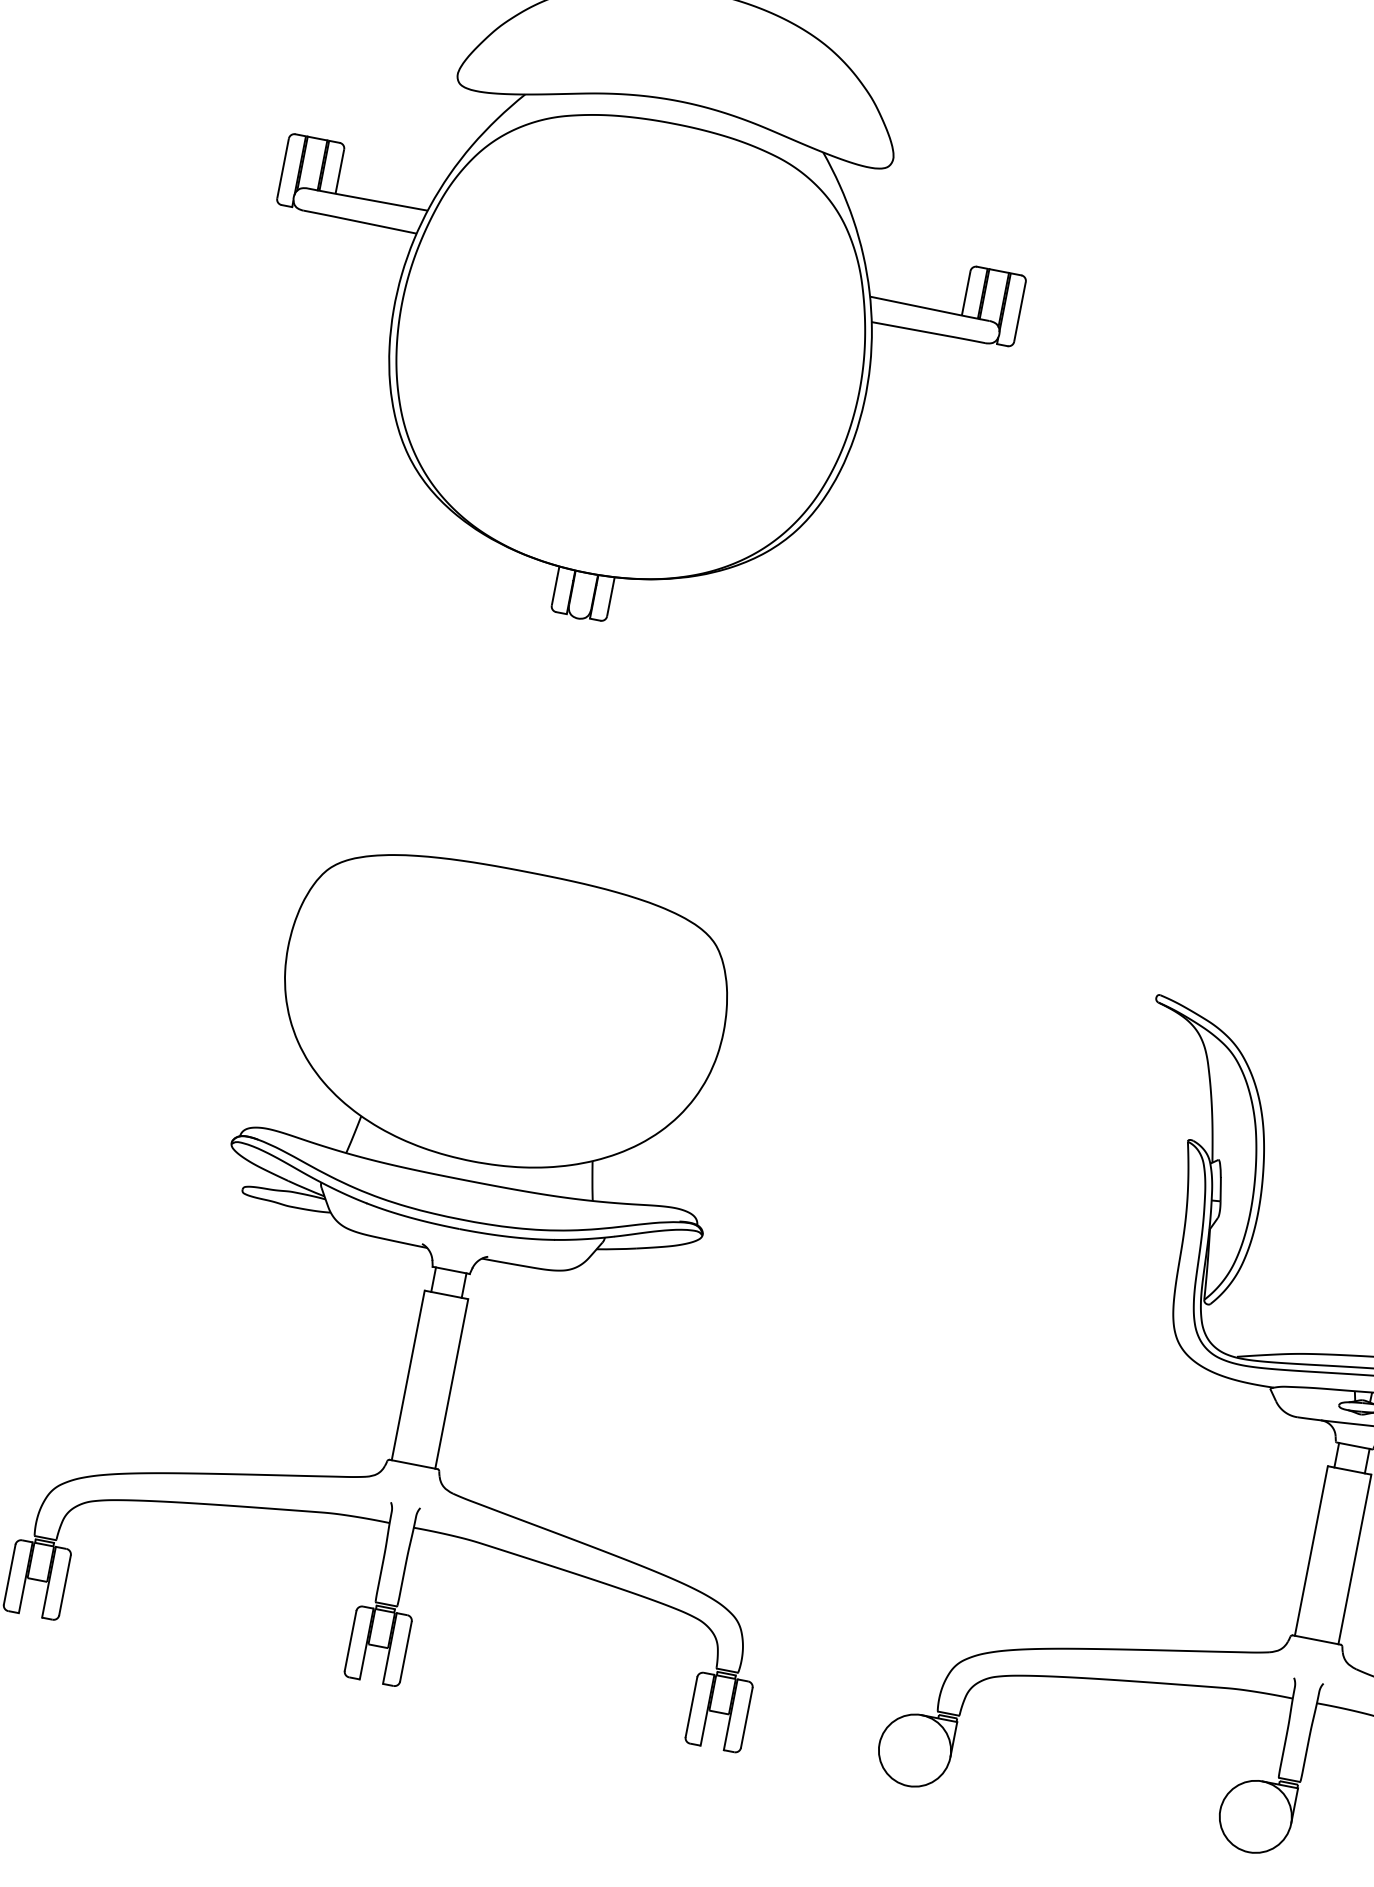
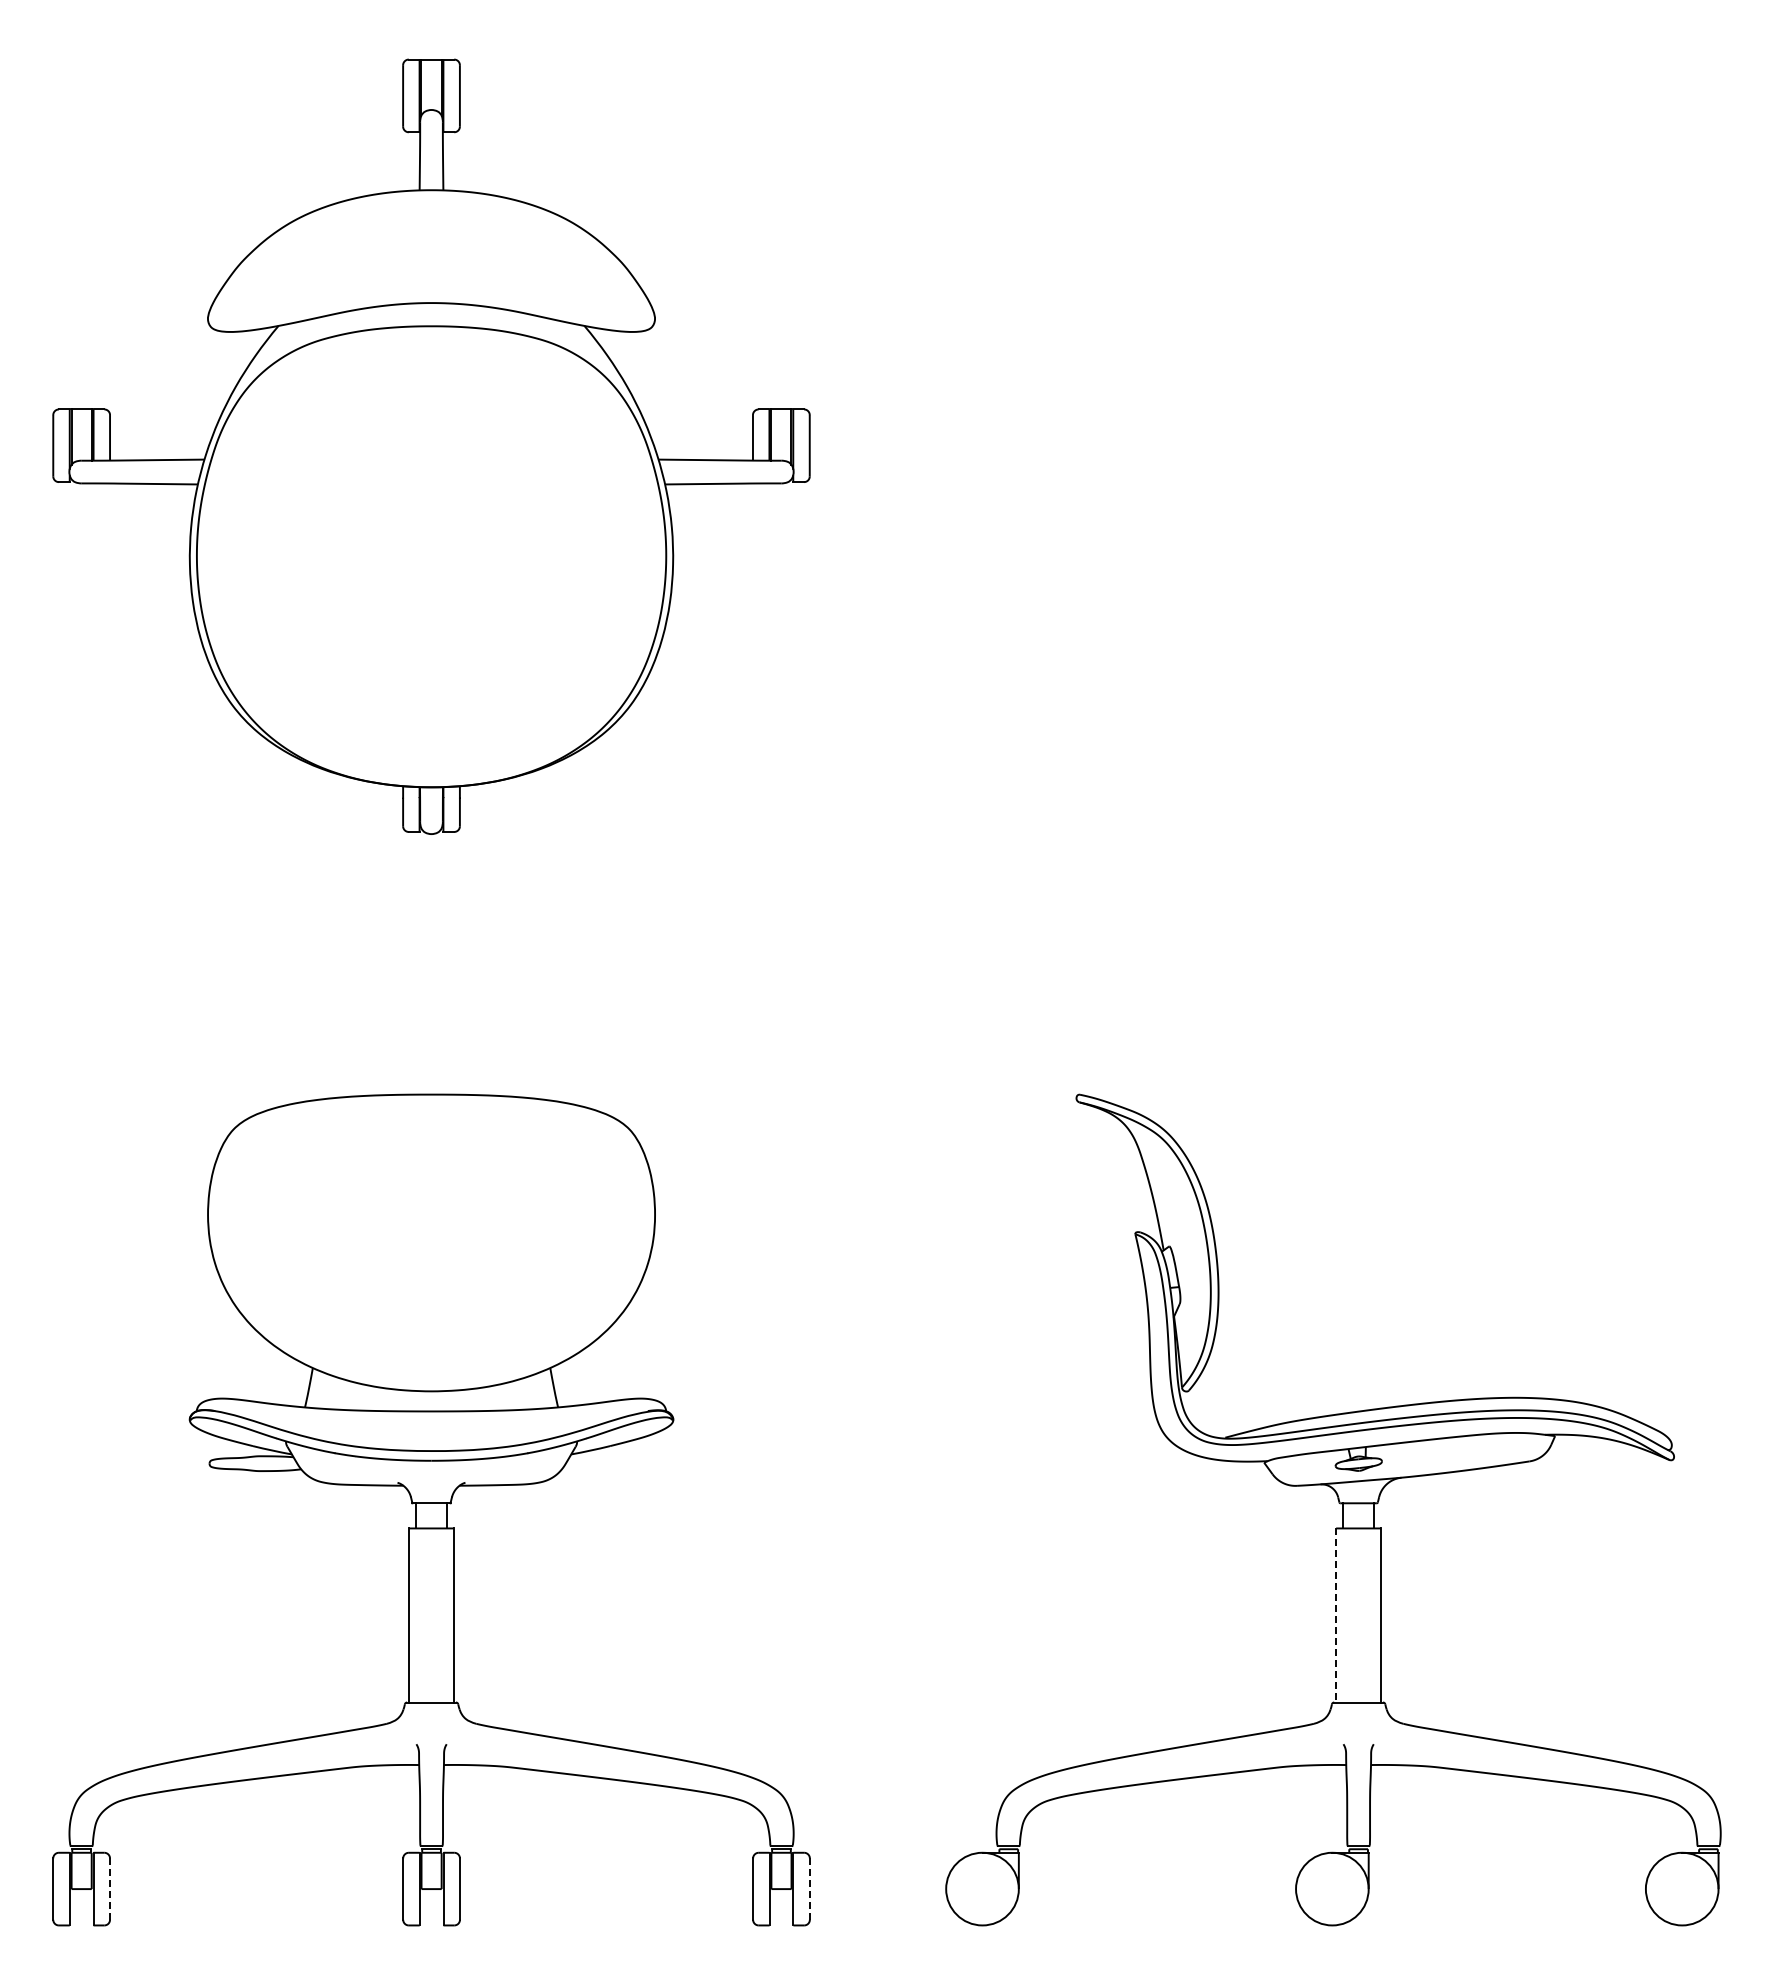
line: (1311, 1551) -> (1336, 1615), solid -> dashed
line: (65, 1585) -> (110, 1889), solid -> dashed
line: (746, 1718) -> (809, 1889), solid -> dashed

